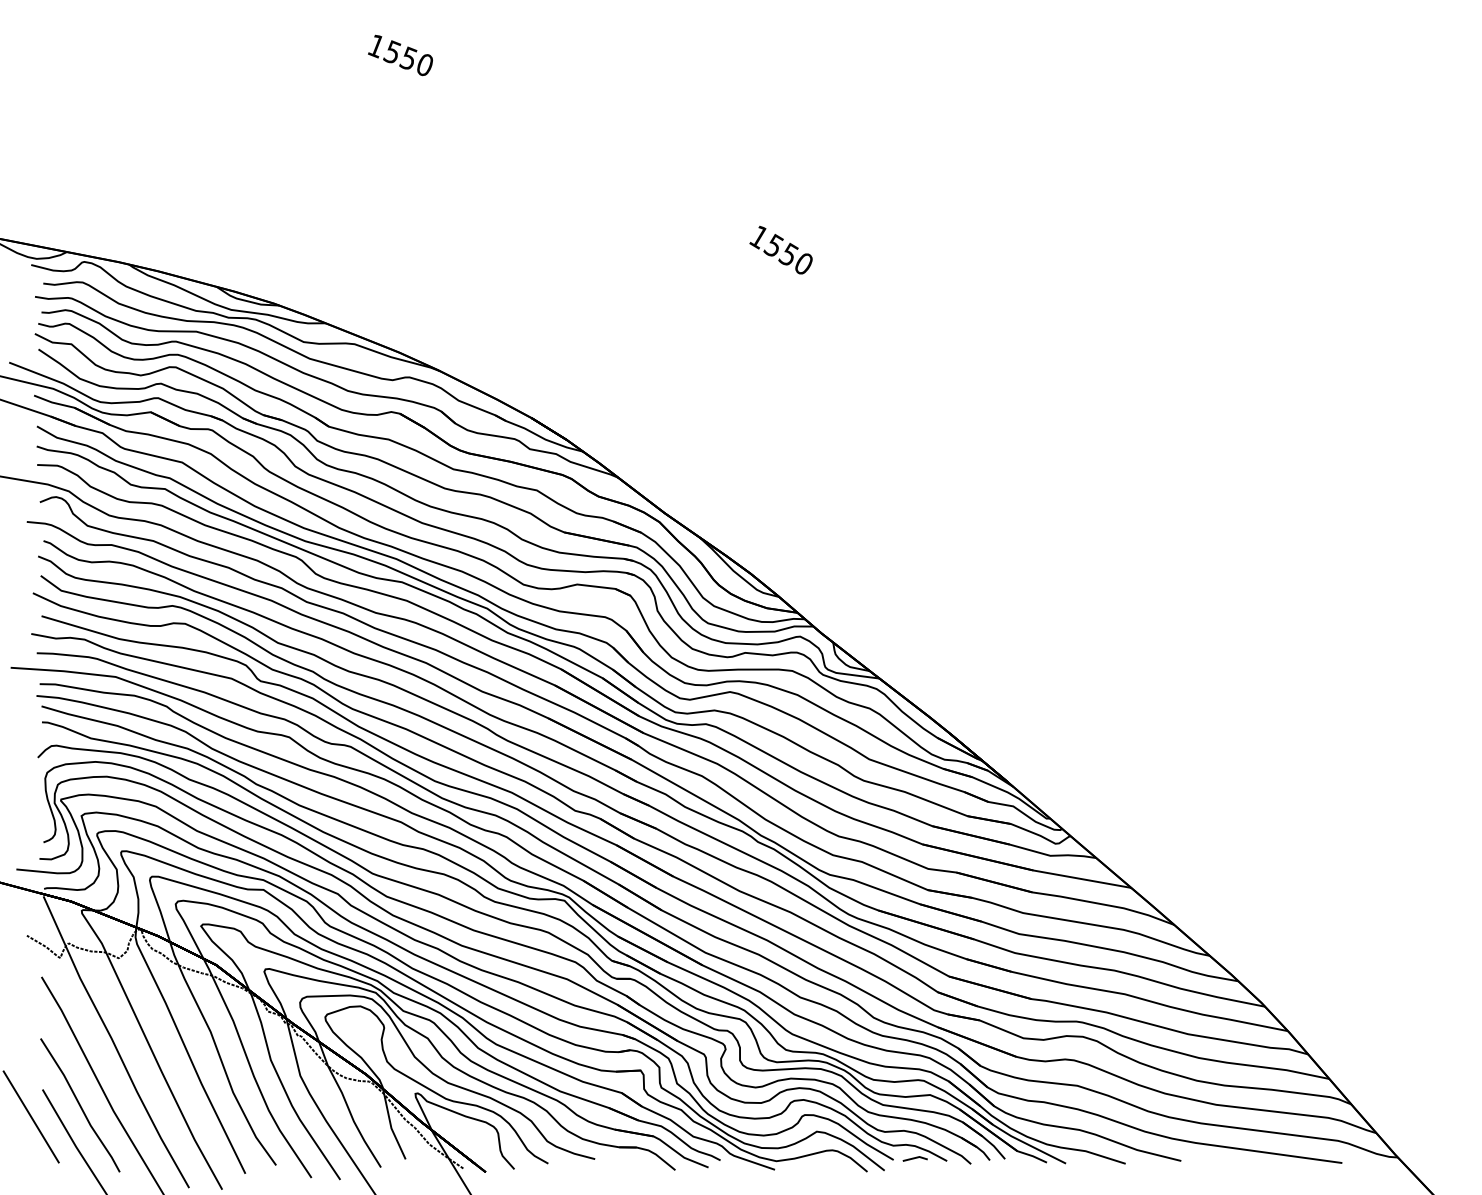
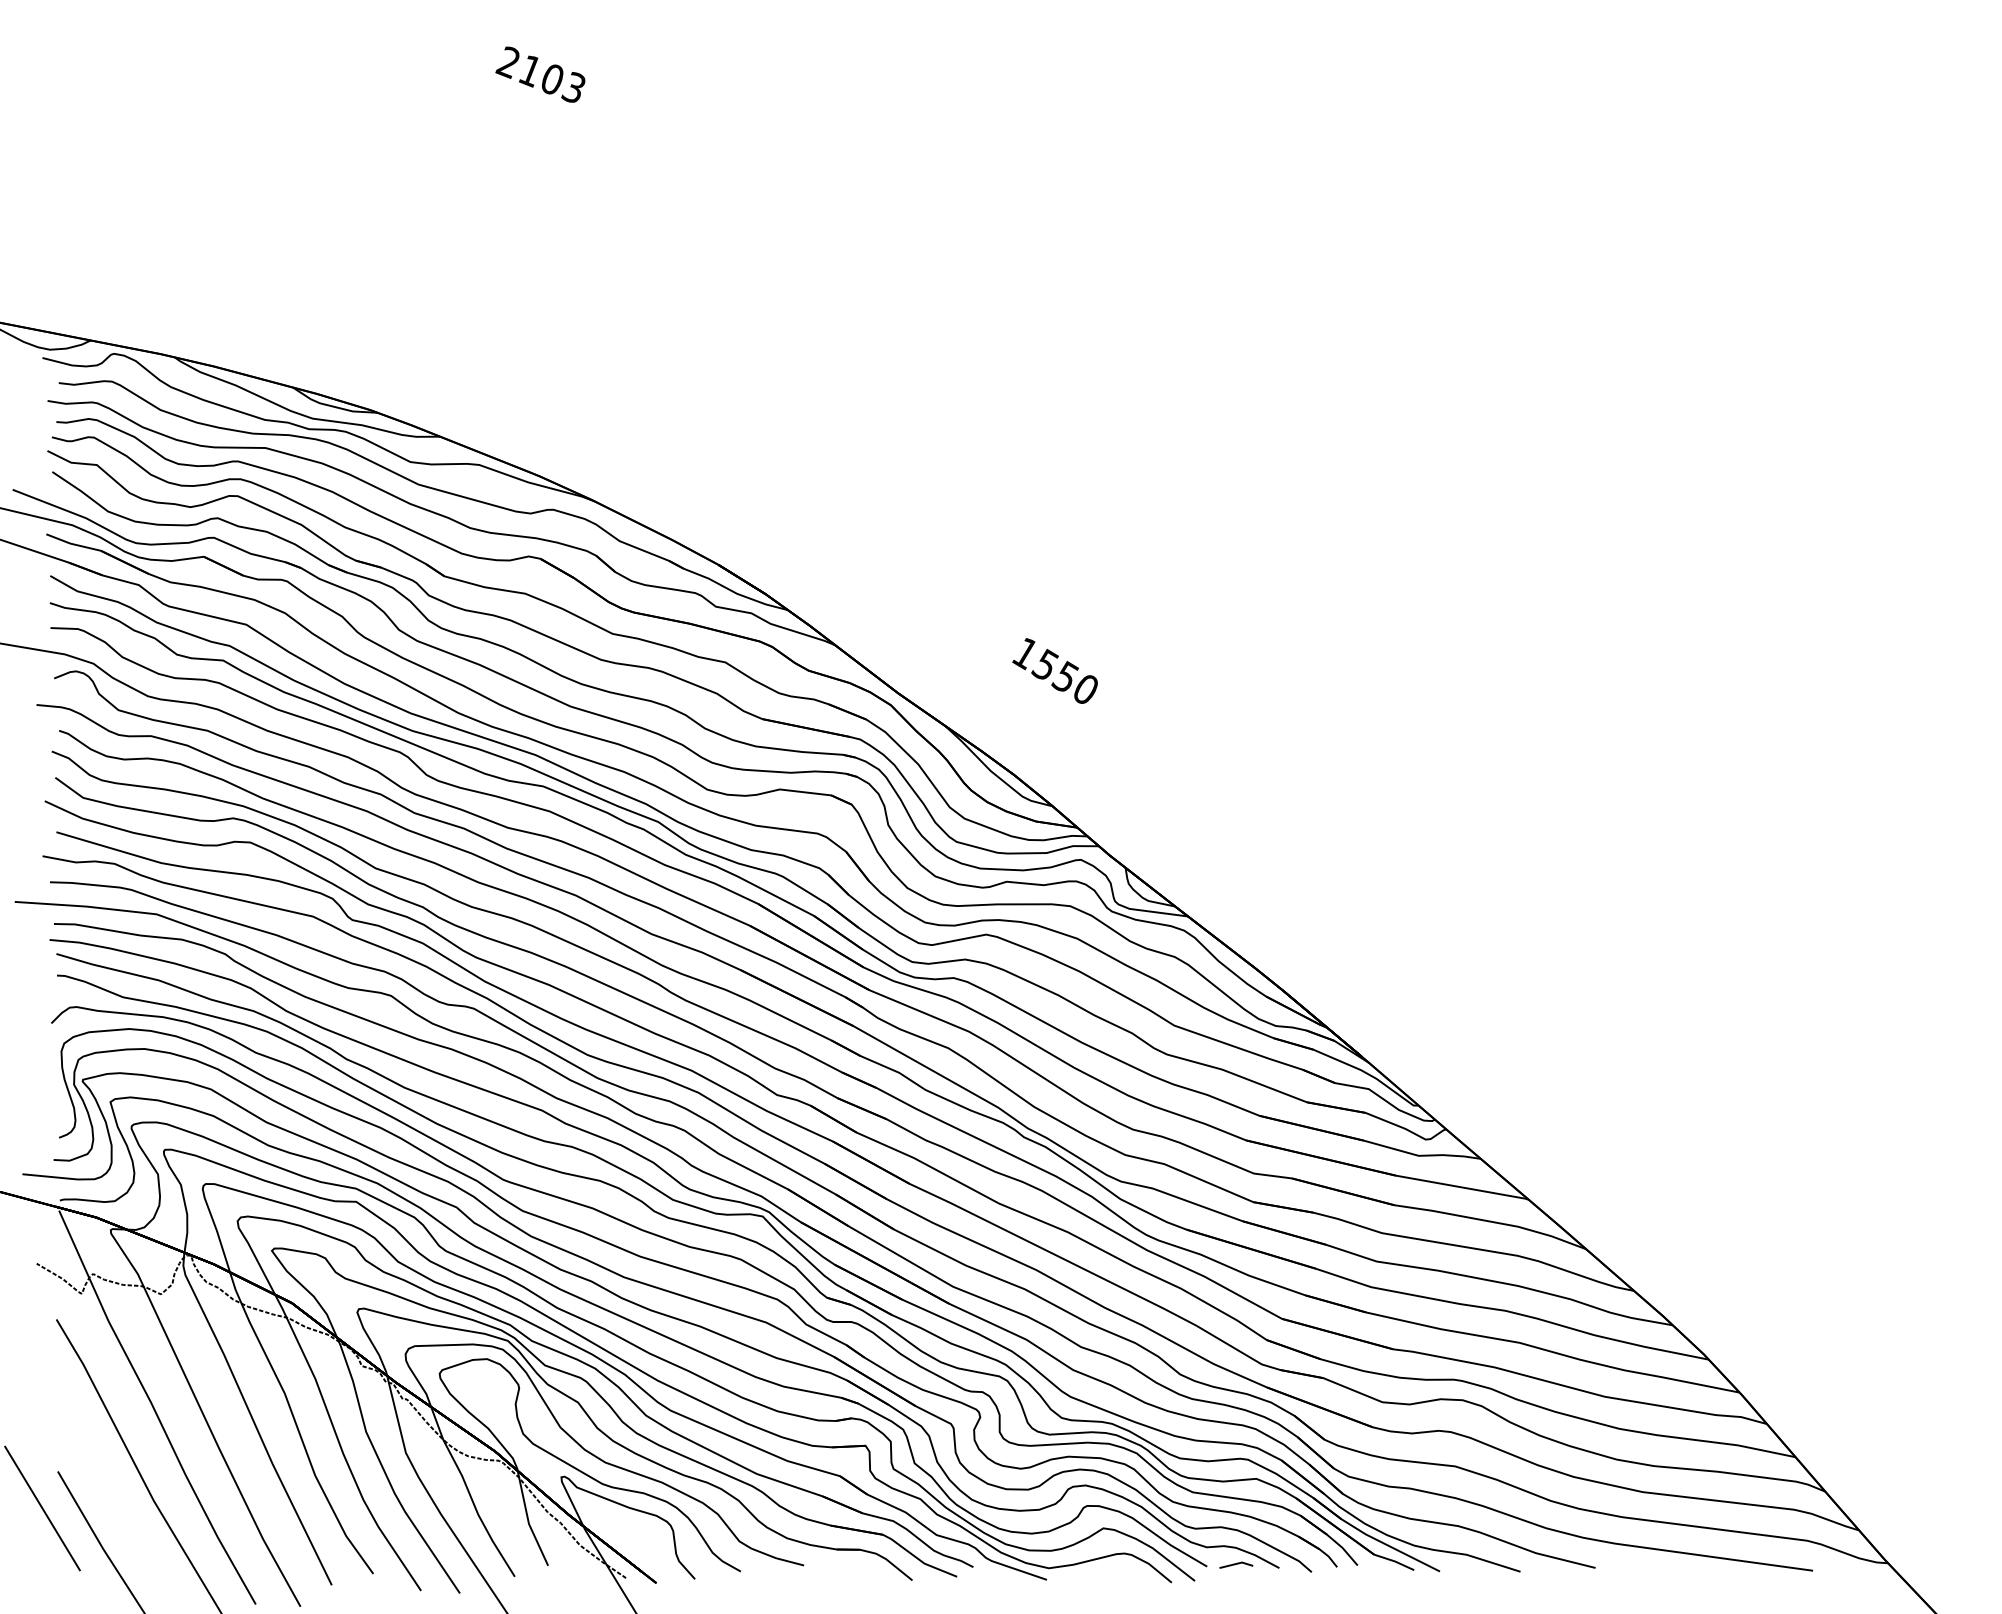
text: (399, 55) -> (540, 74), 1550 -> 2103
text: (780, 249) -> (1054, 670), moved
line: (80, 1105) -> (108, 1492), removed

